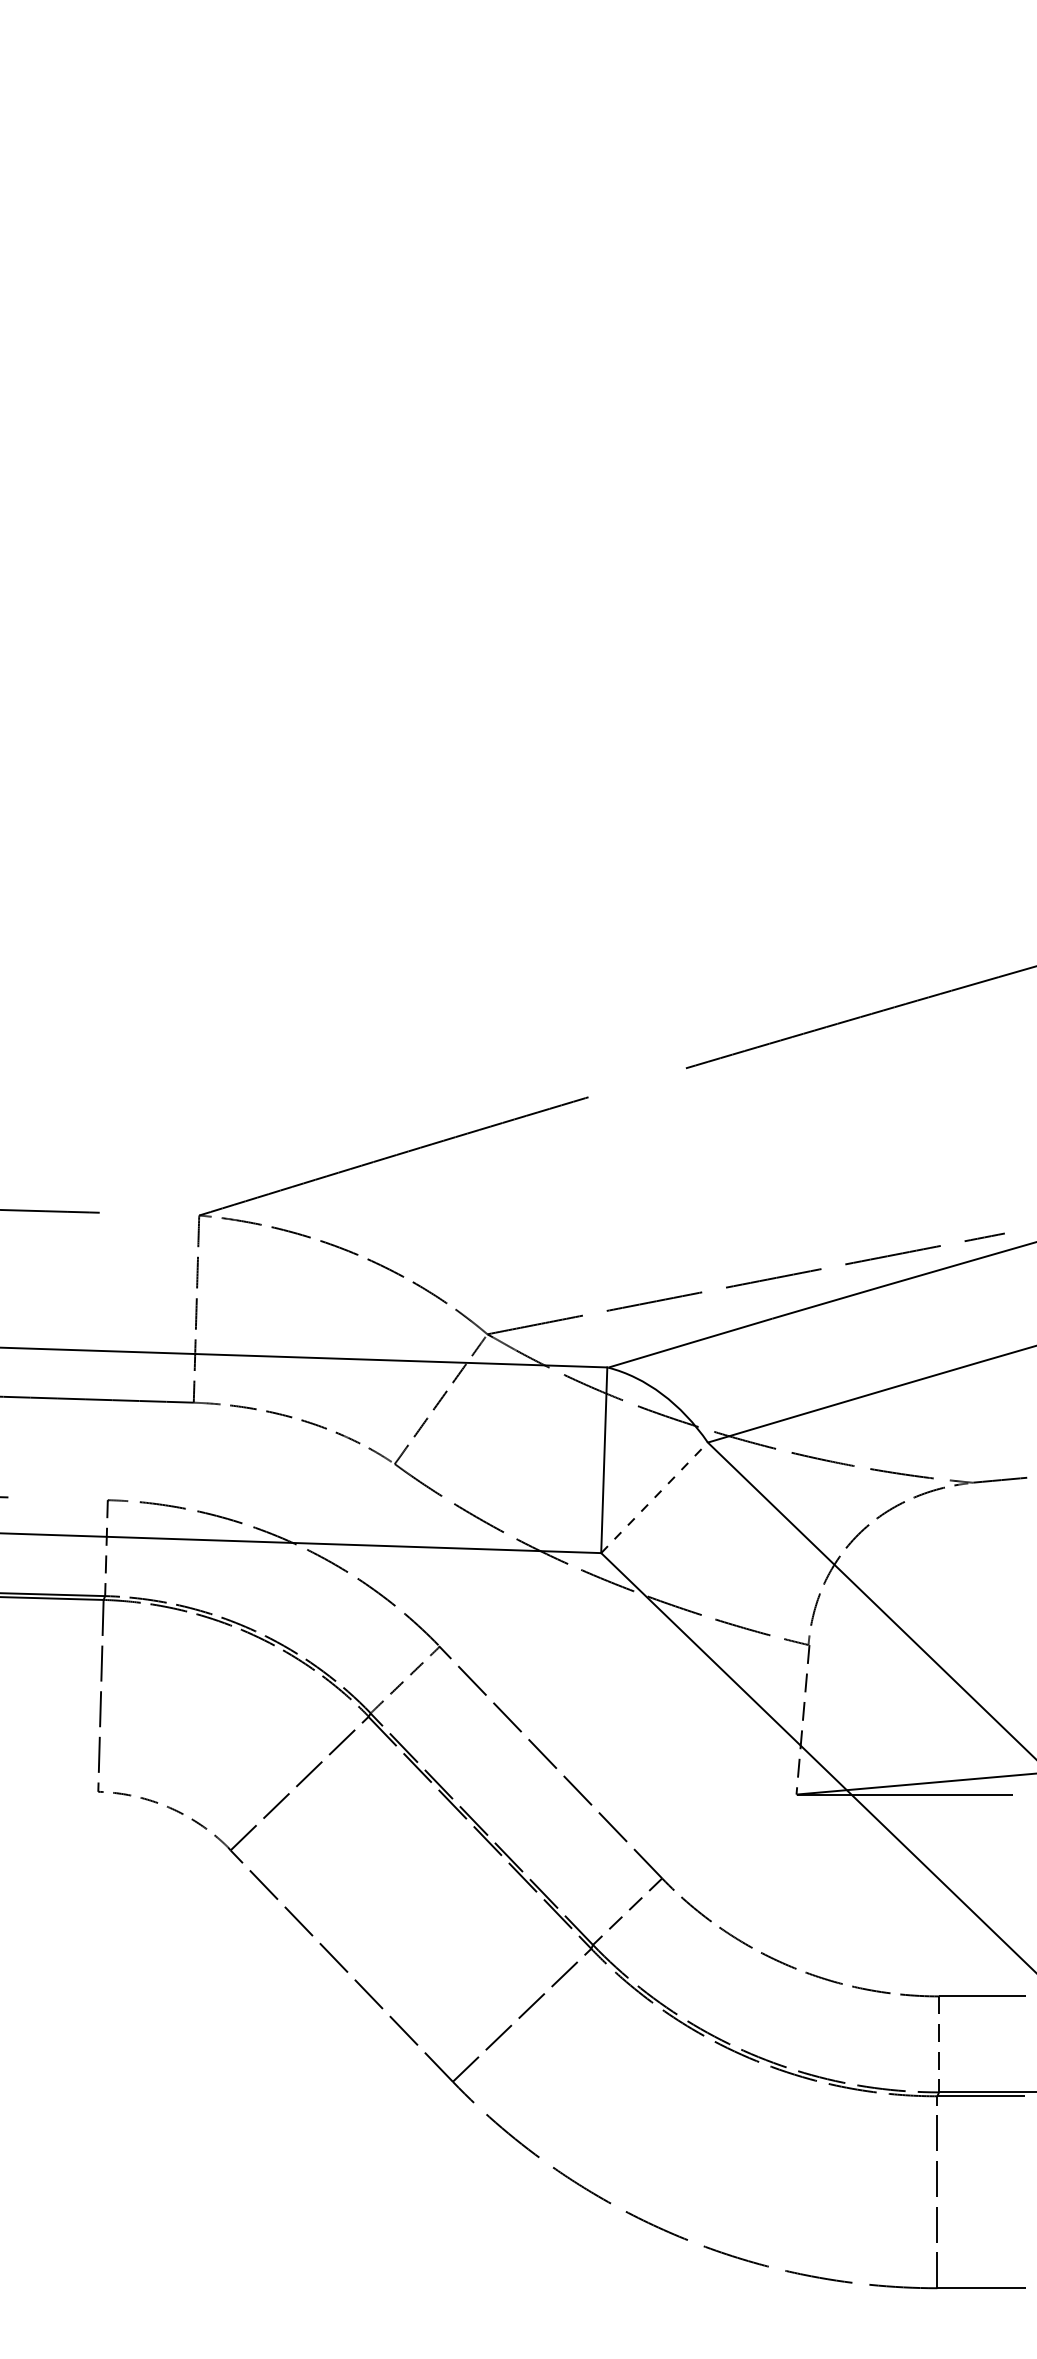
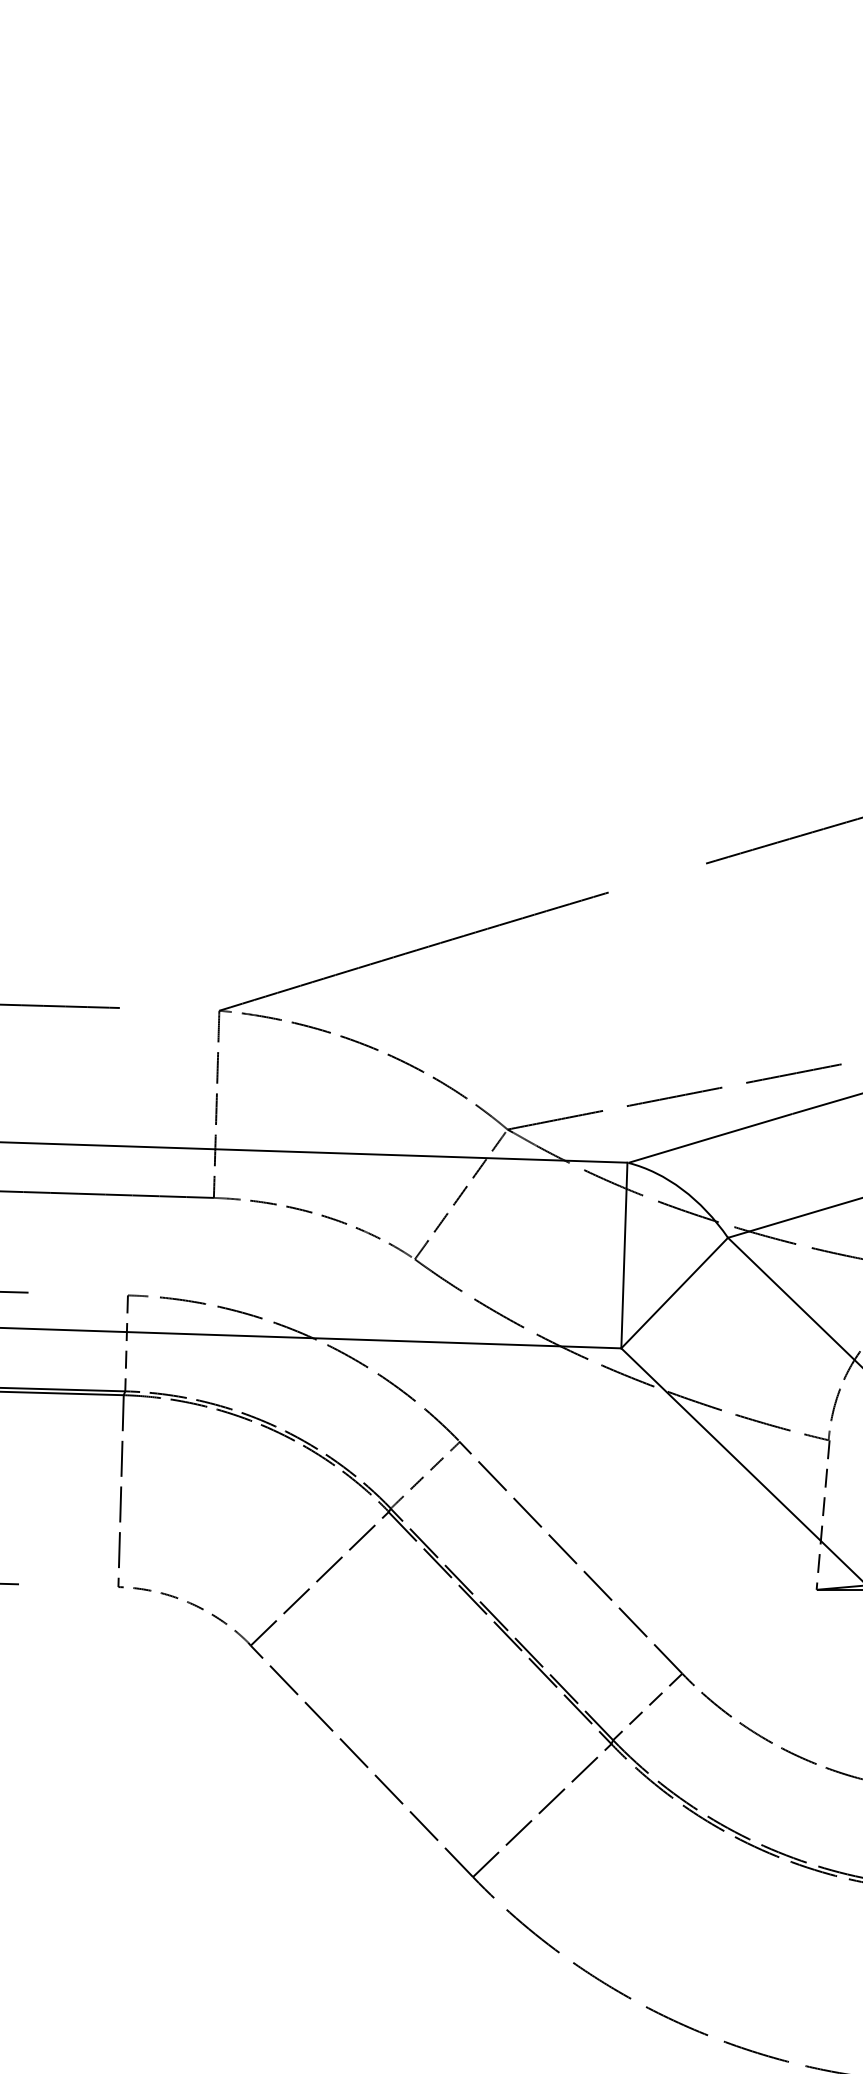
line: (654, 1497) -> (674, 1292), dashed -> solid

